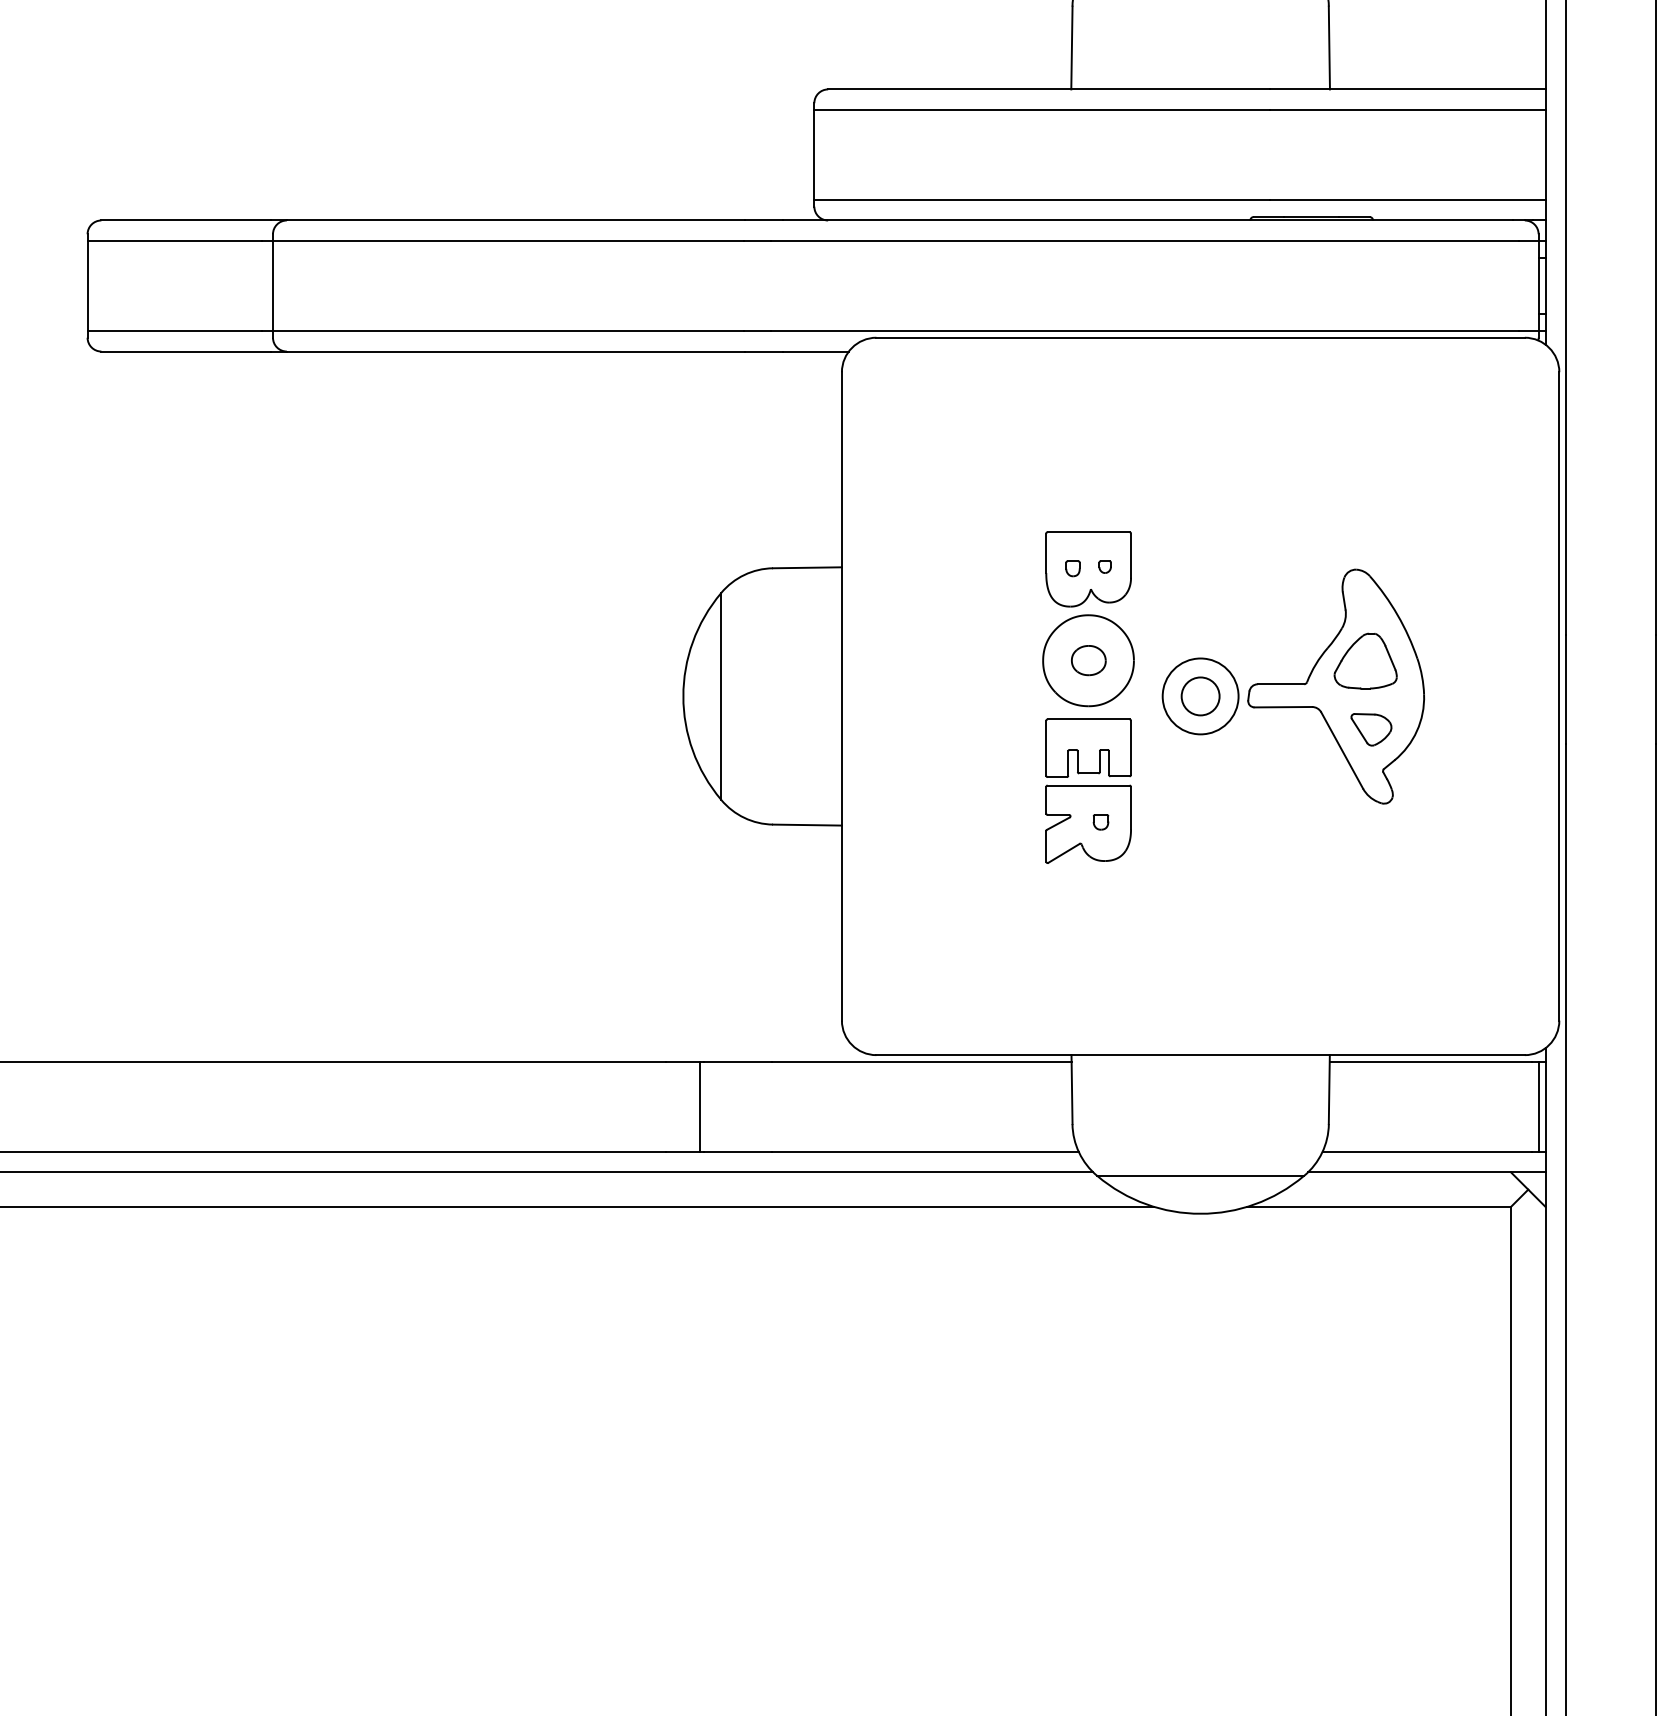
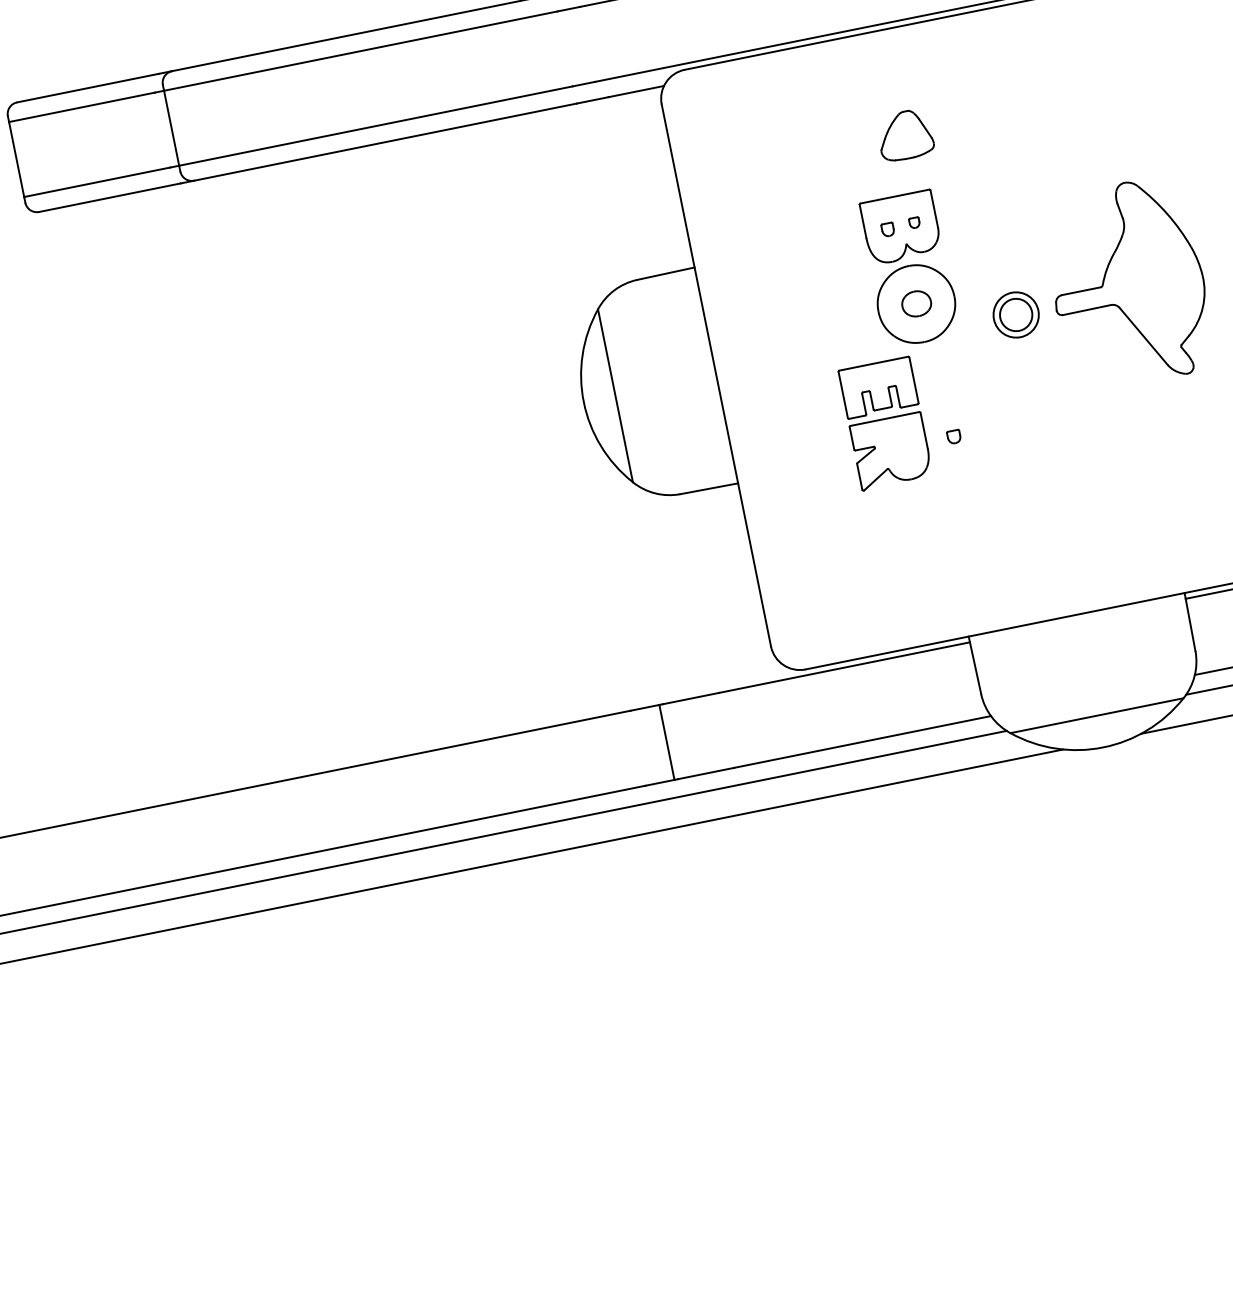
part: (1365, 660) -> (904, 134), moved
circle: (1200, 696) -> (1016, 315), size x0.7
part: (1371, 729) -> (1164, 313), removed
part: (1088, 790) -> (885, 423), moved

